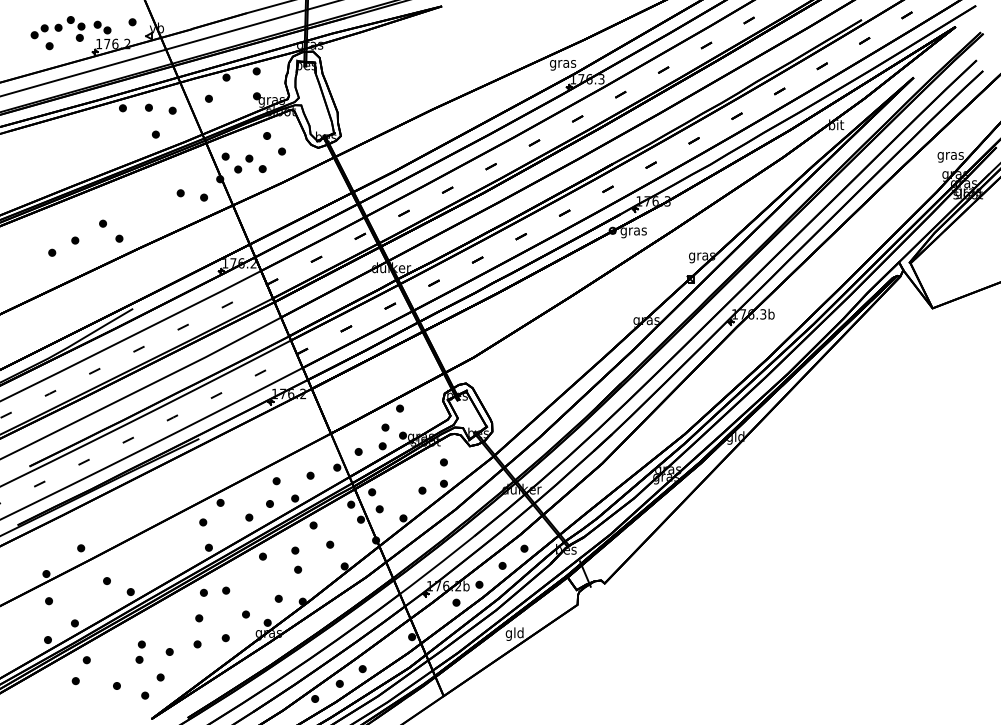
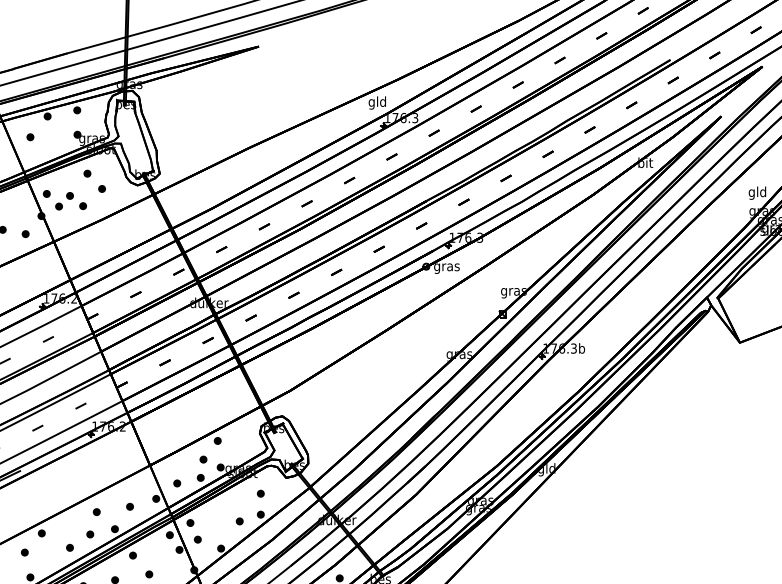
text: (563, 63) -> (378, 102), gras -> gld
text: (950, 155) -> (757, 192), gras -> gld

